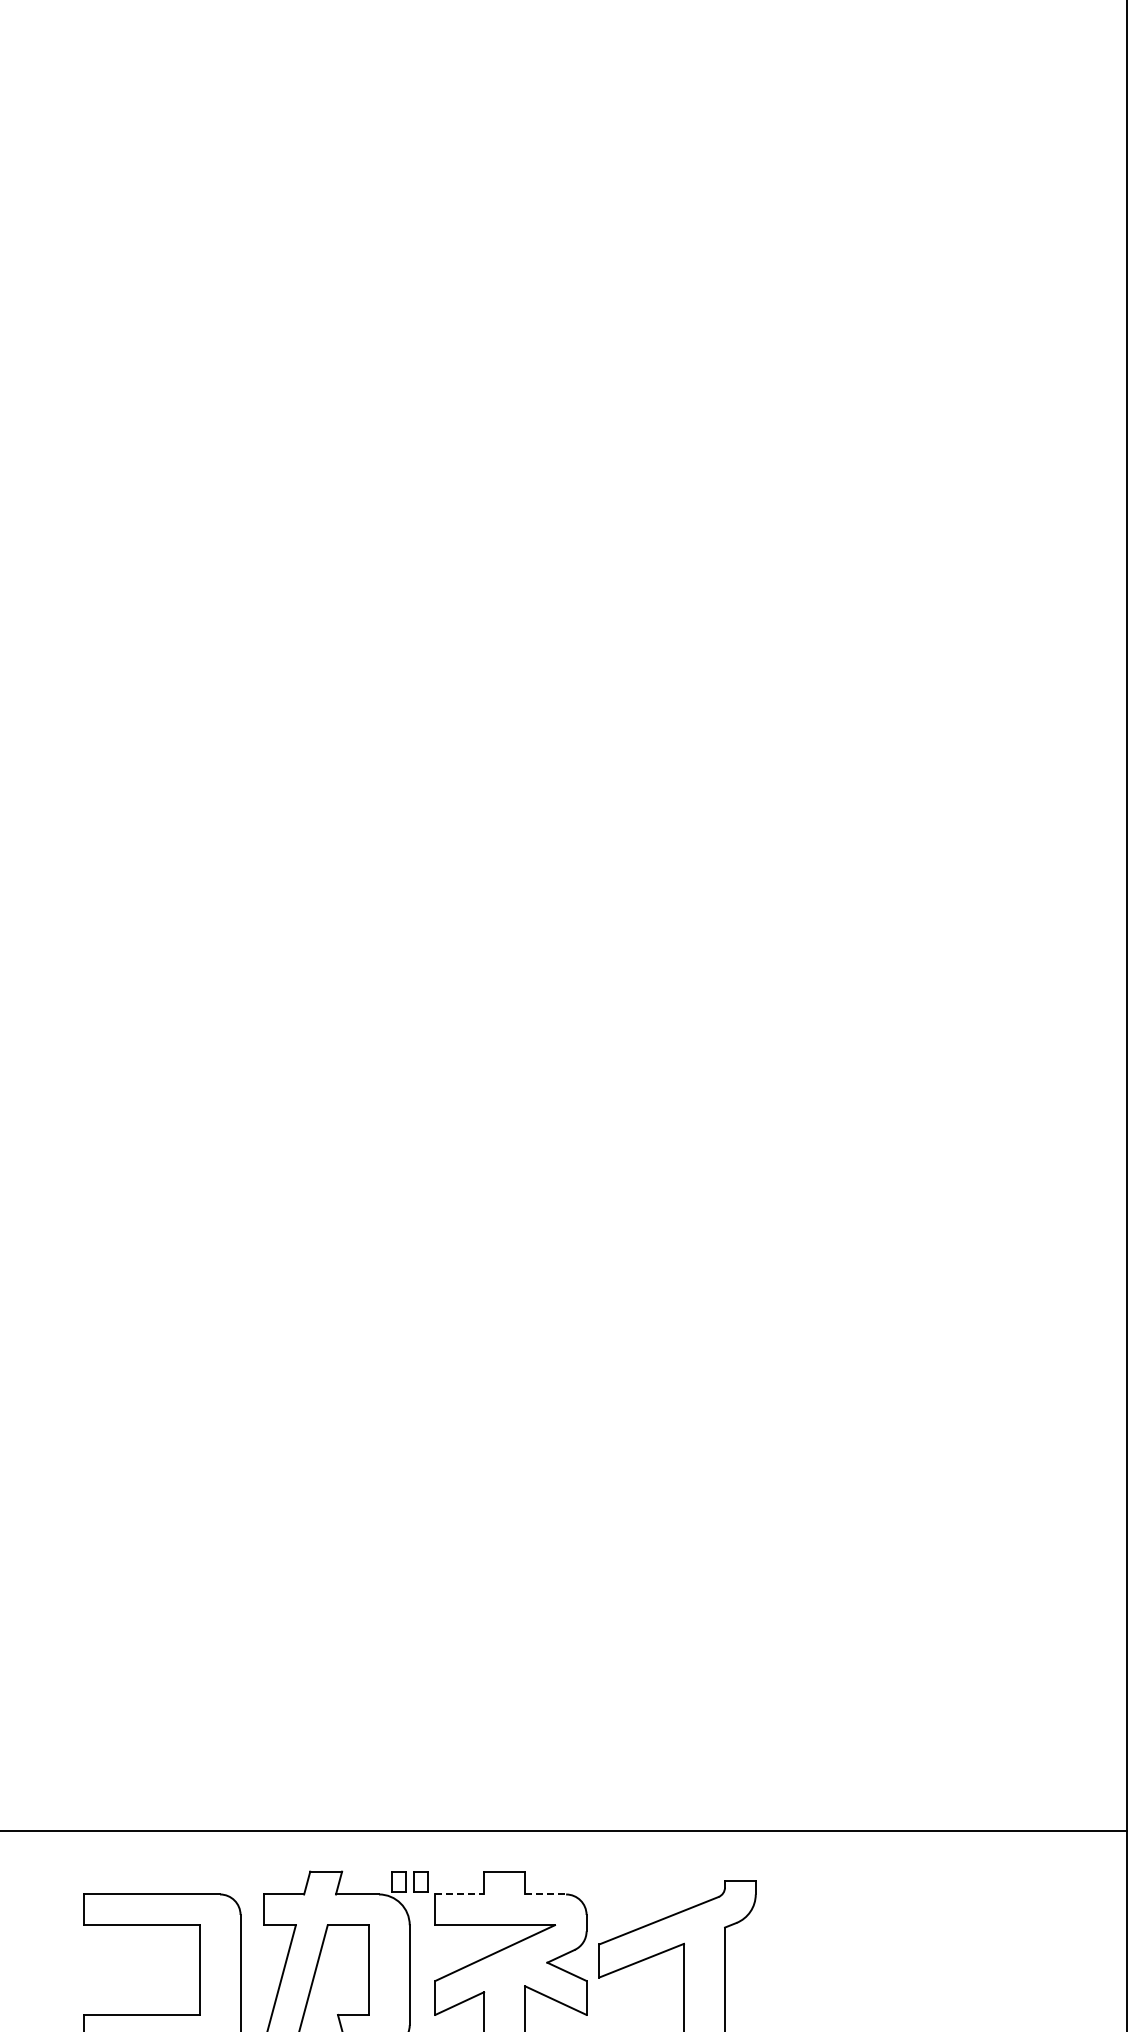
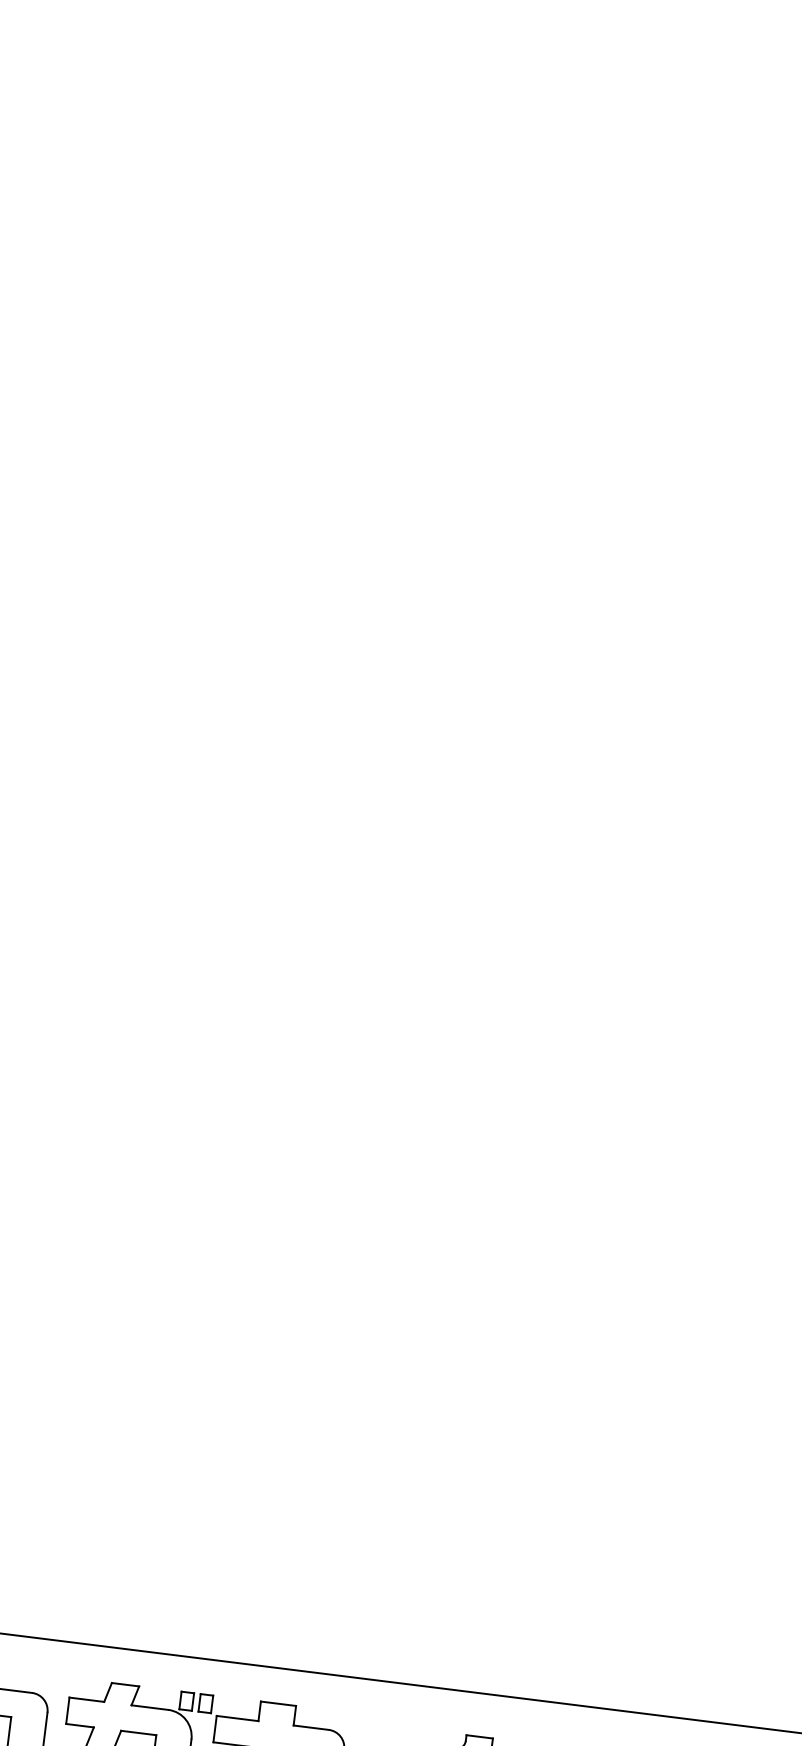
line: (460, 1894) -> (238, 1718), dashed -> solid
line: (545, 1894) -> (311, 1727), dashed -> solid

